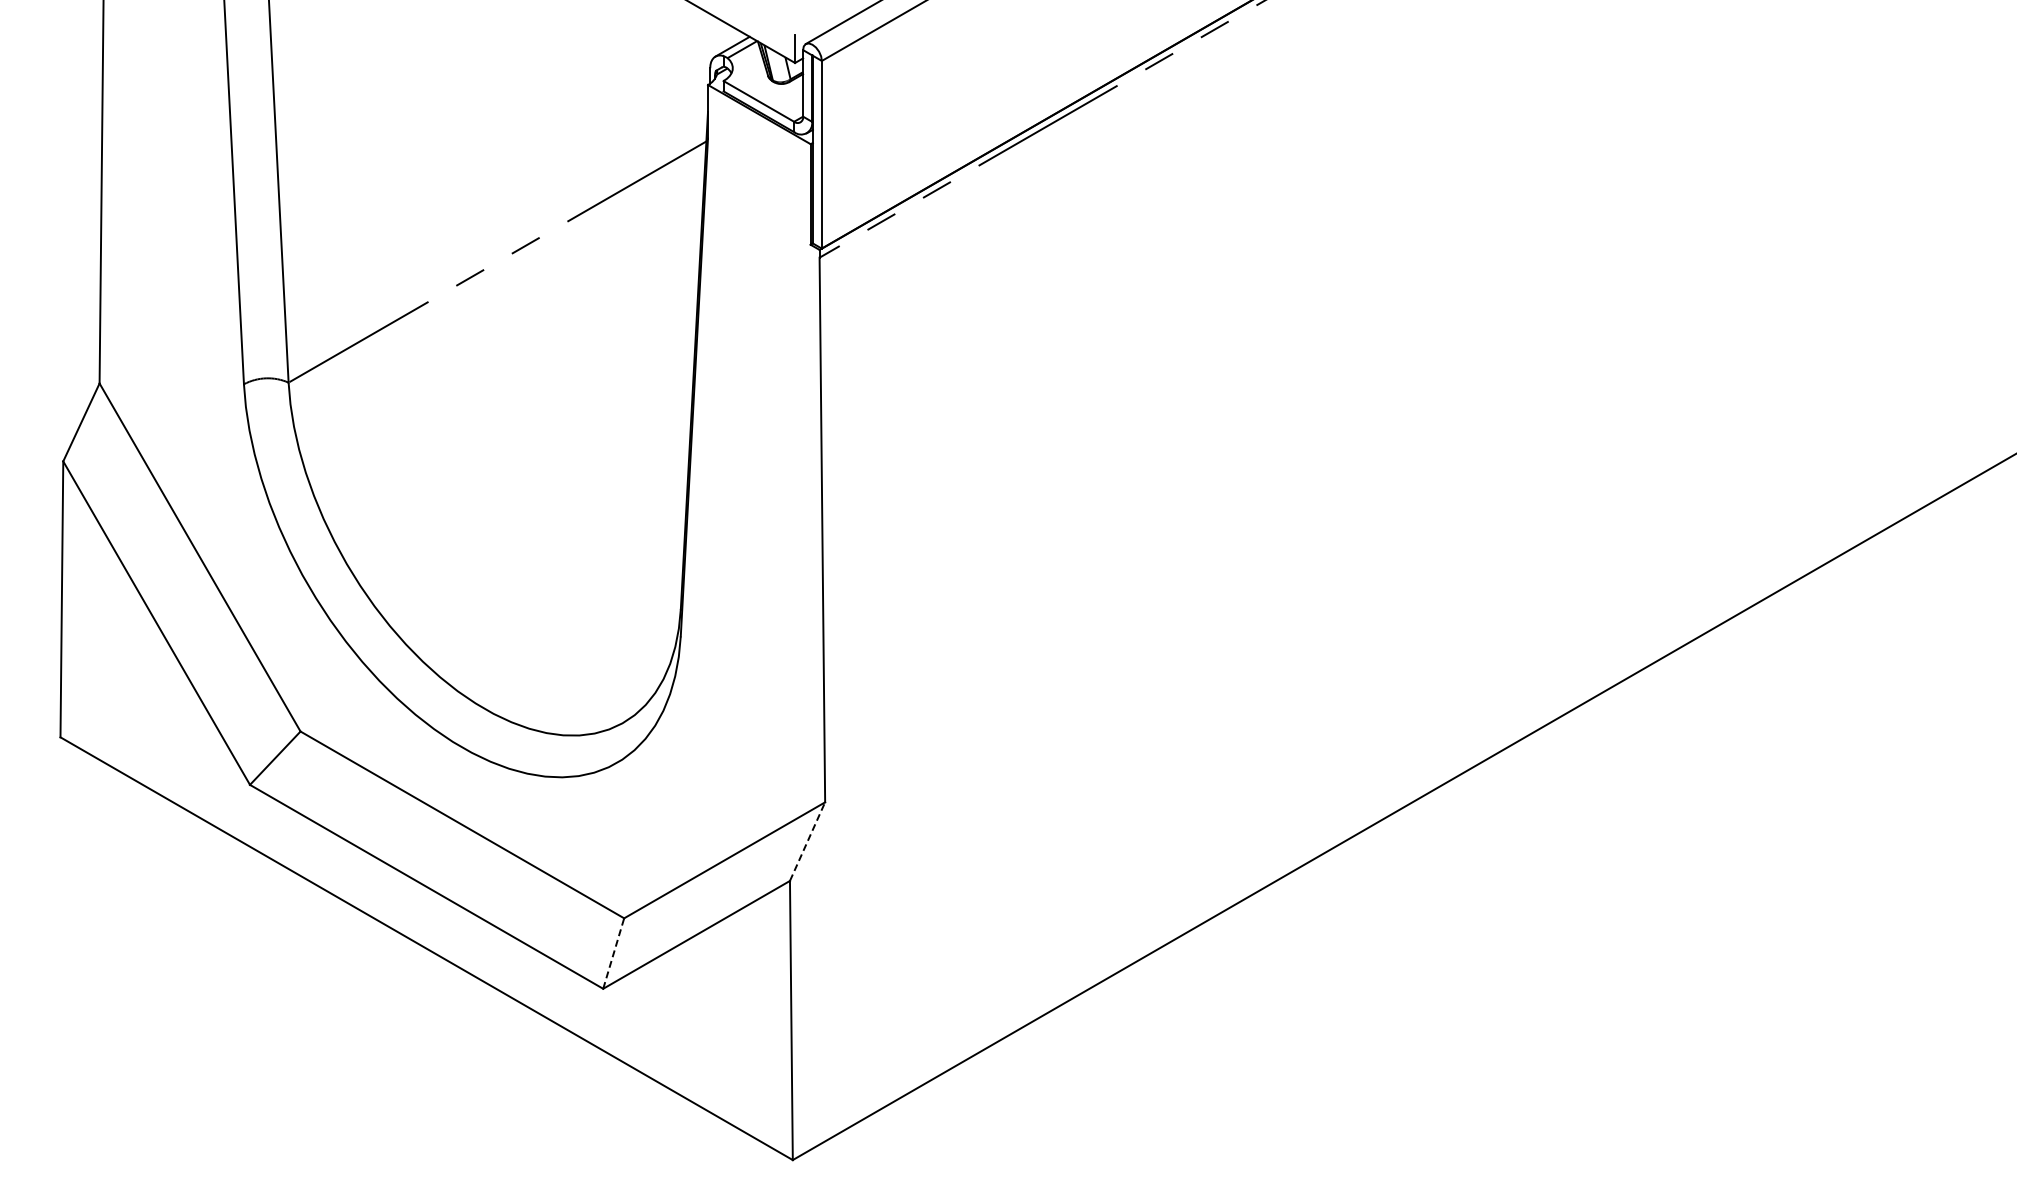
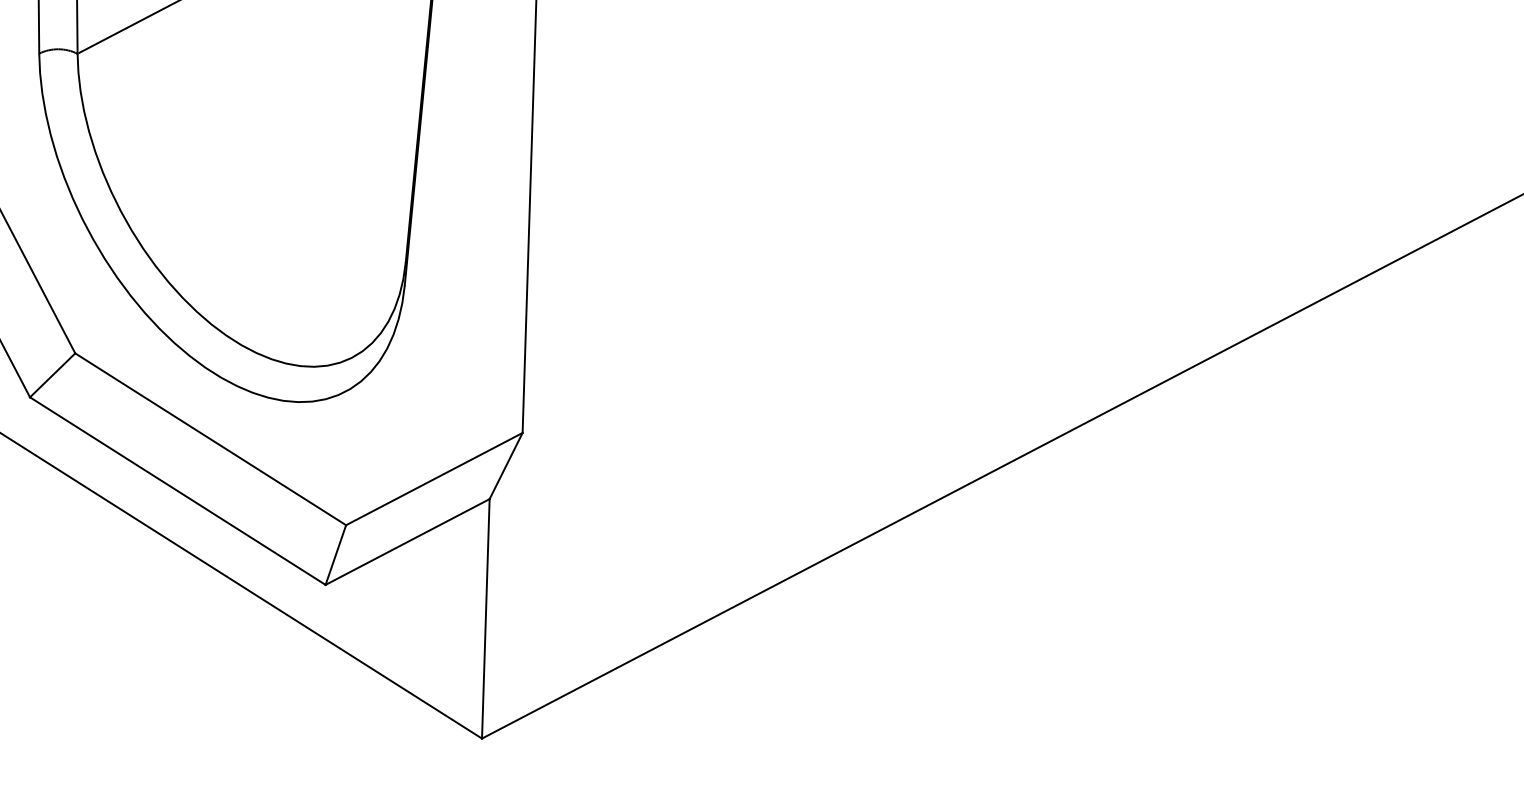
line: (807, 841) -> (506, 465), dashed -> solid
line: (613, 953) -> (335, 554), dashed -> solid

